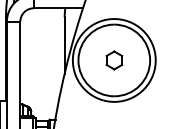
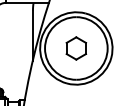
part: (114, 60) -> (76, 48), size x1.43

